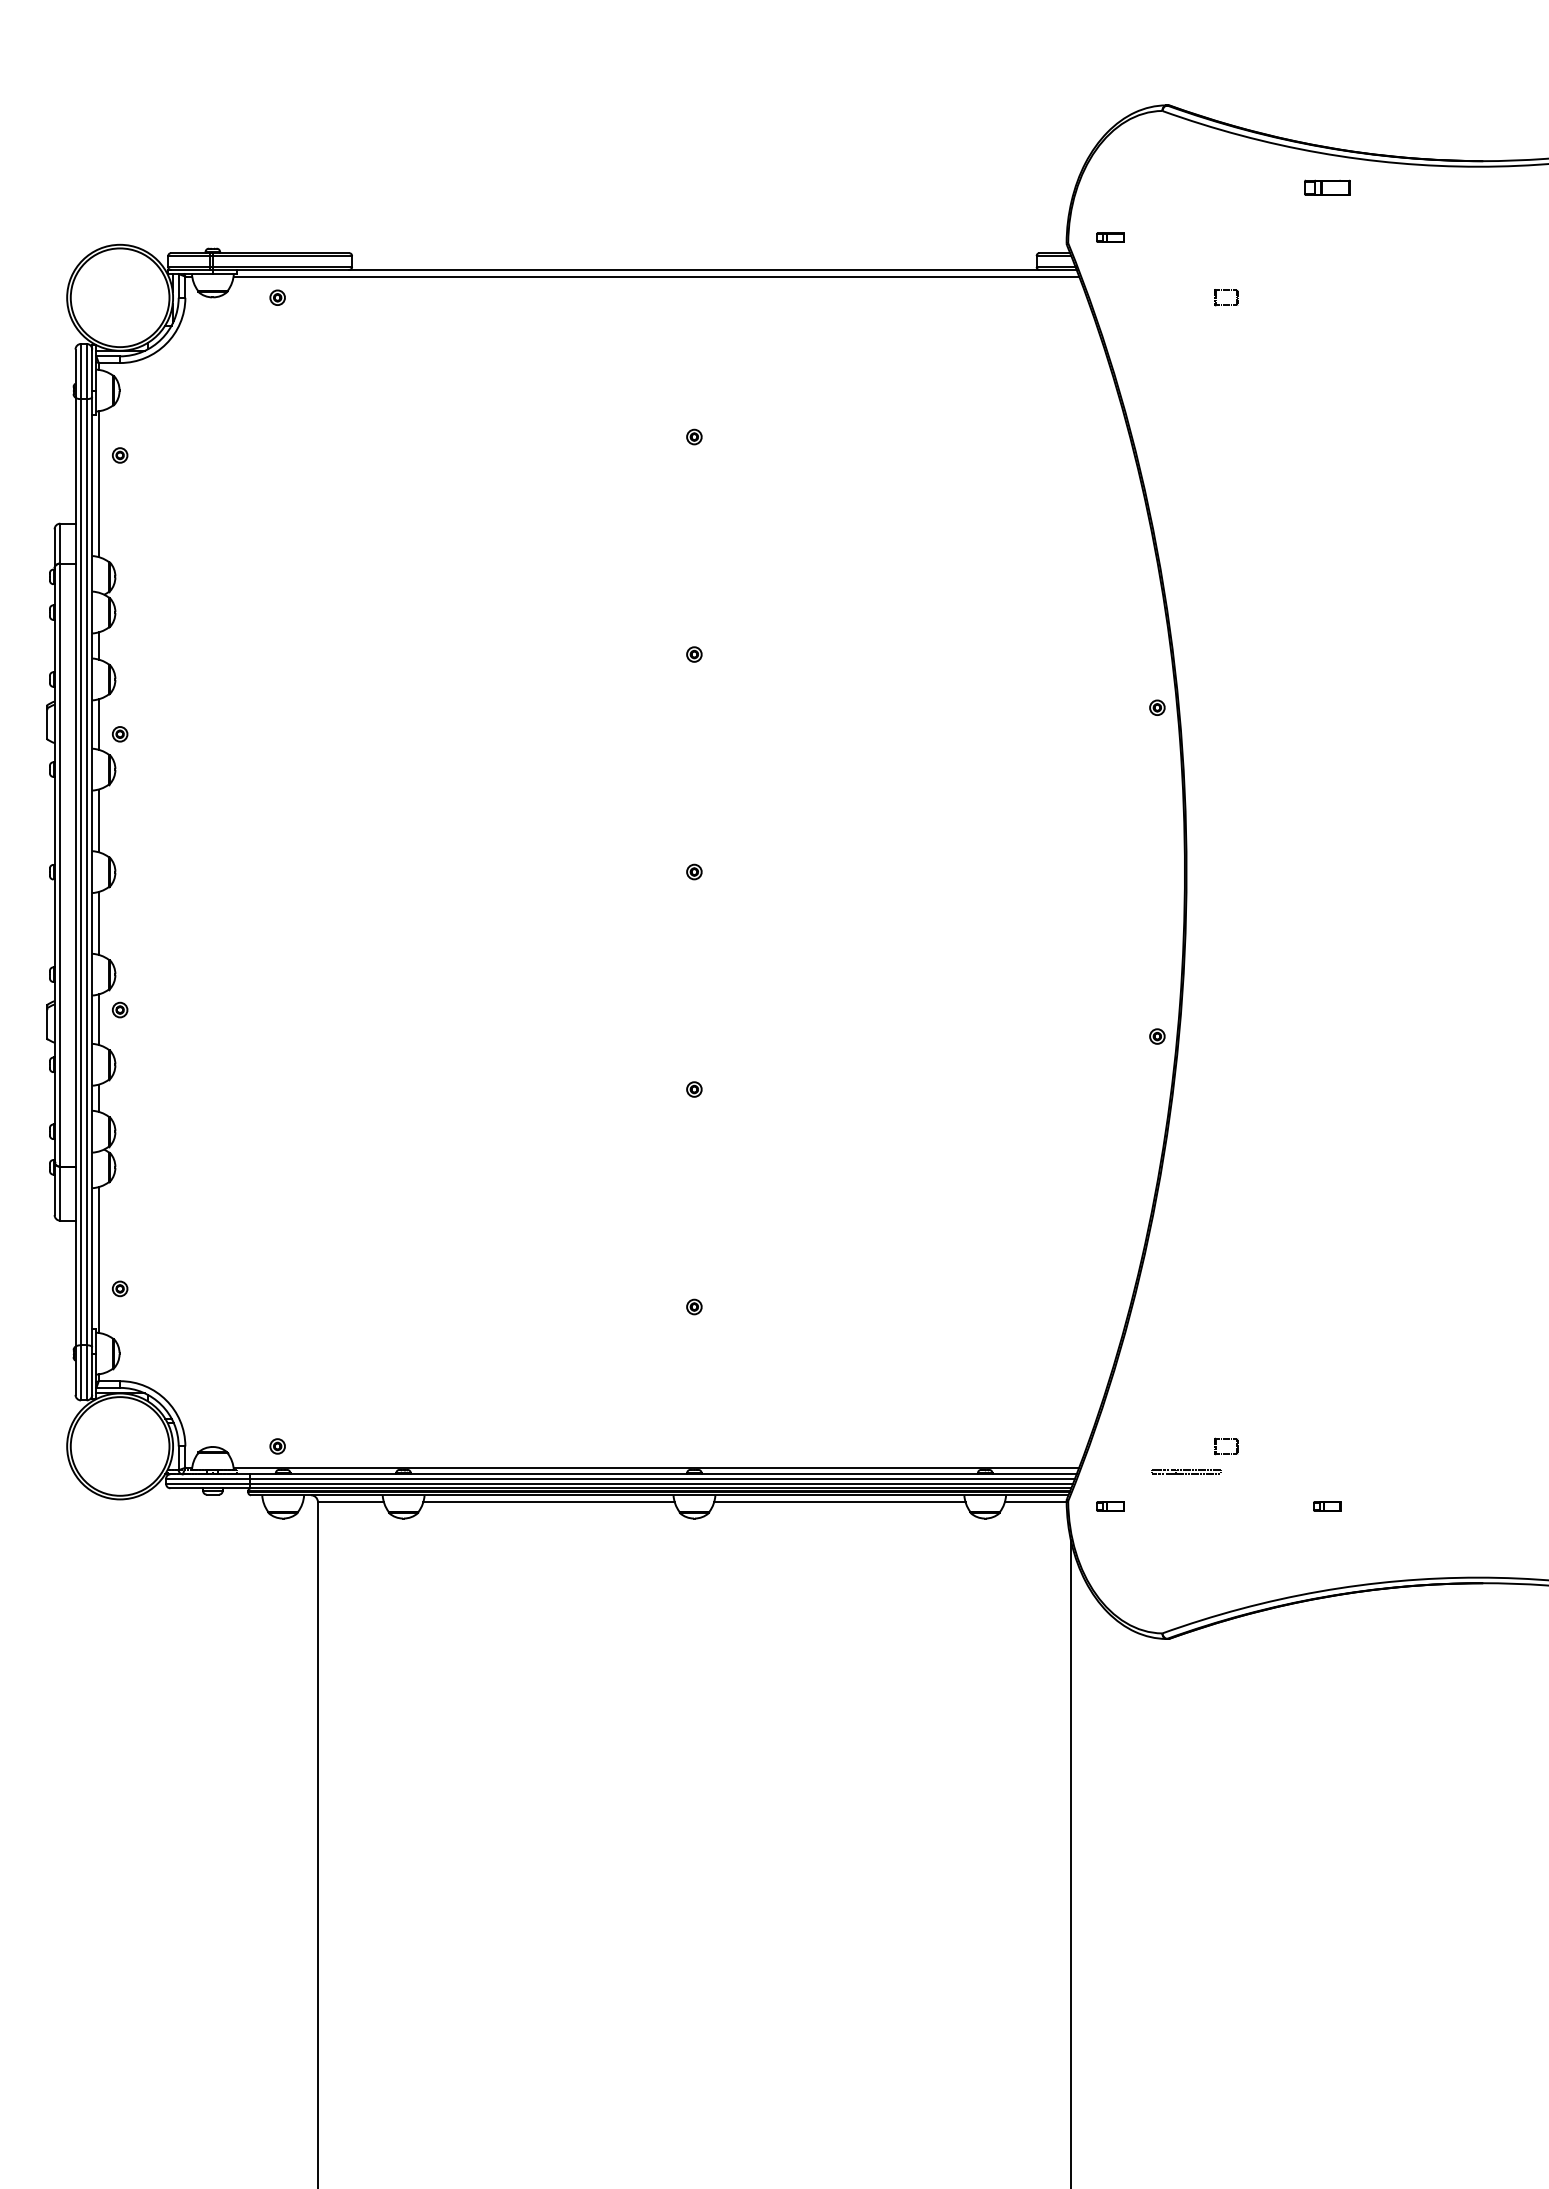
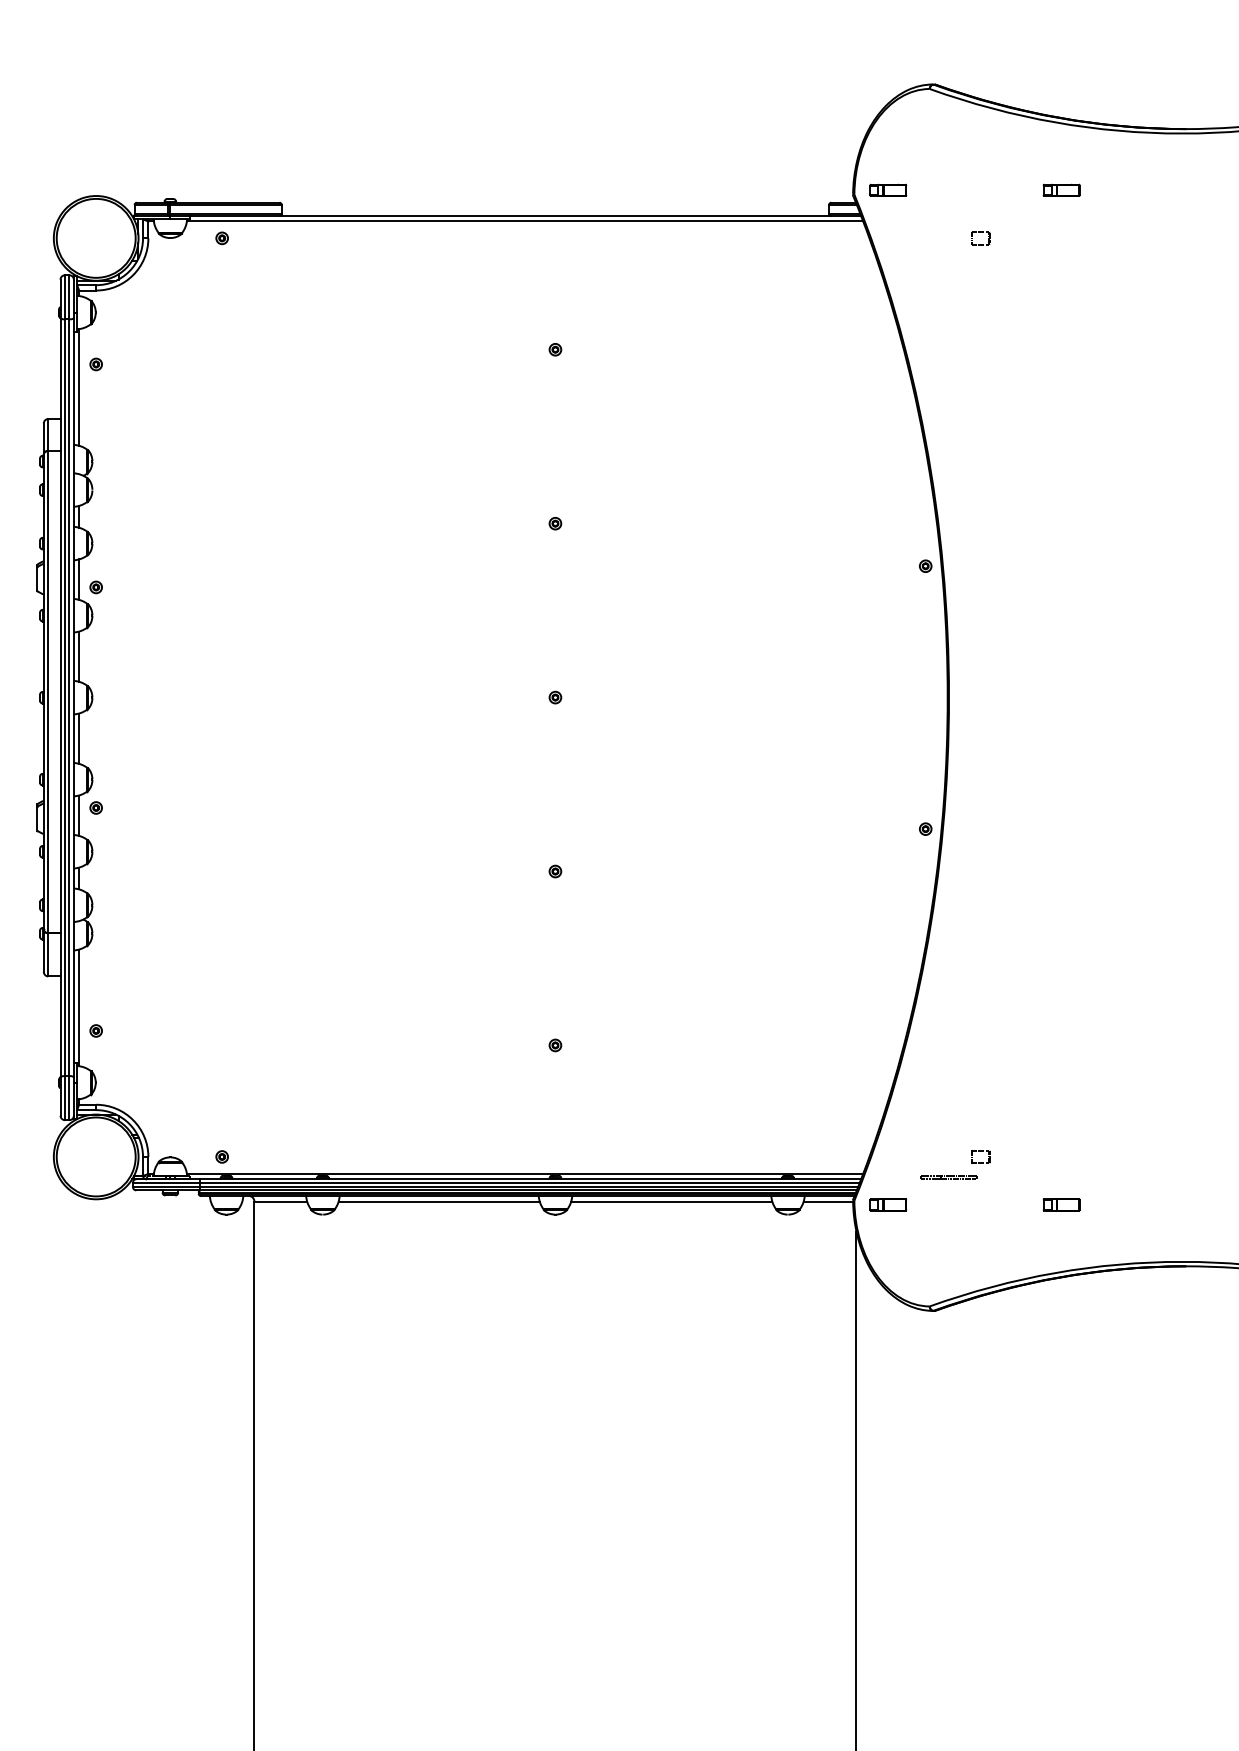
part: (1327, 187) -> (1061, 190), moved
part: (1110, 237) -> (888, 190), size x1.67
part: (1110, 1506) -> (888, 1204), size x1.67
part: (1327, 1506) -> (1061, 1204), size x1.67

